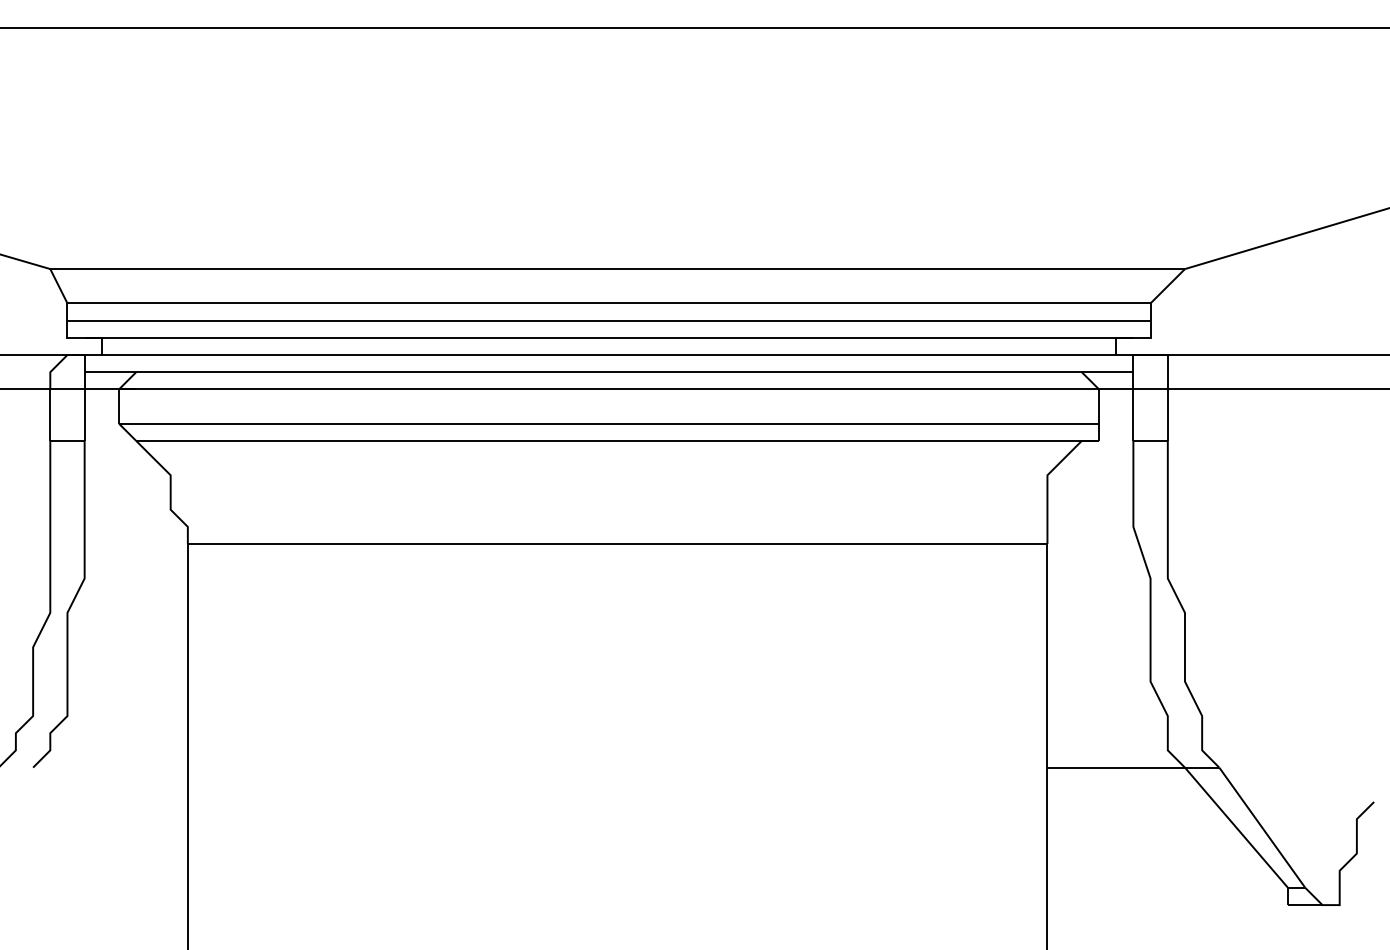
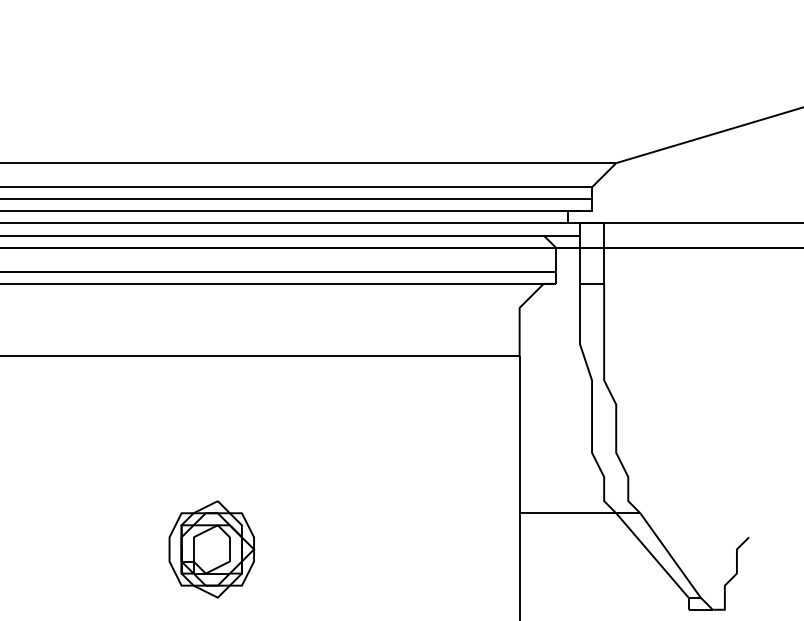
part: (609, 818) -> (212, 548), added

